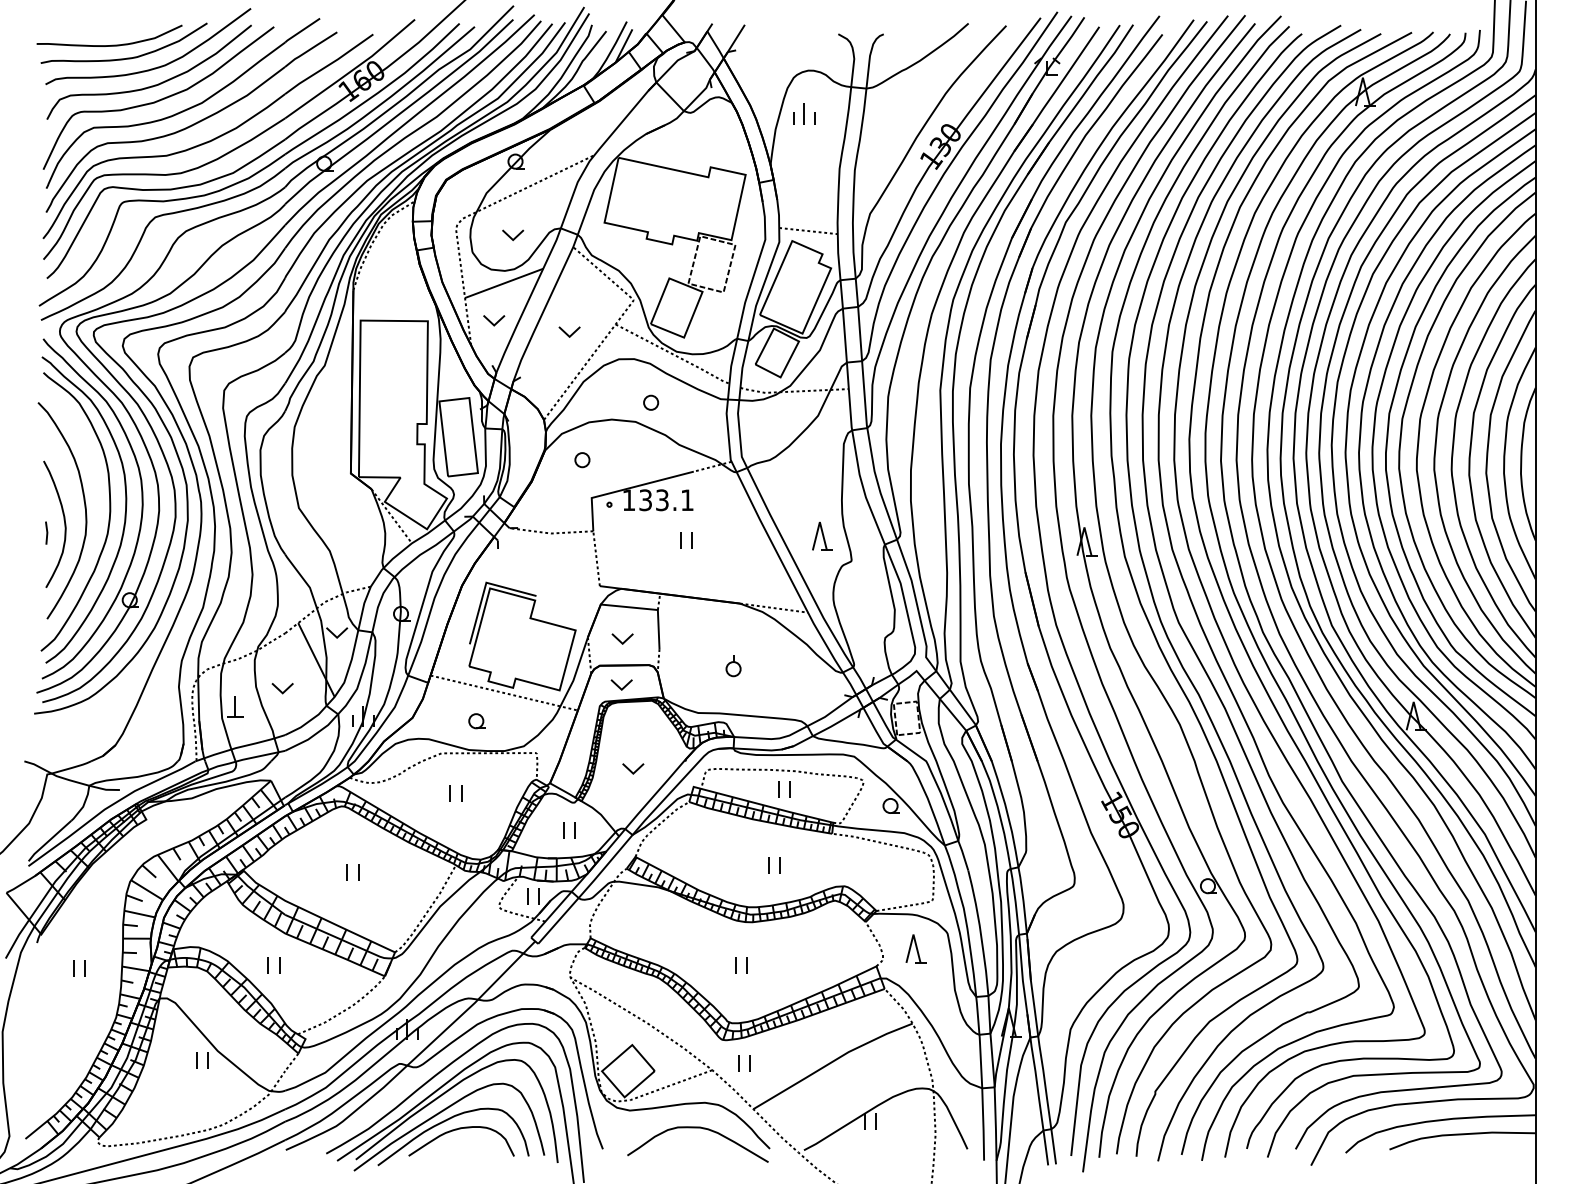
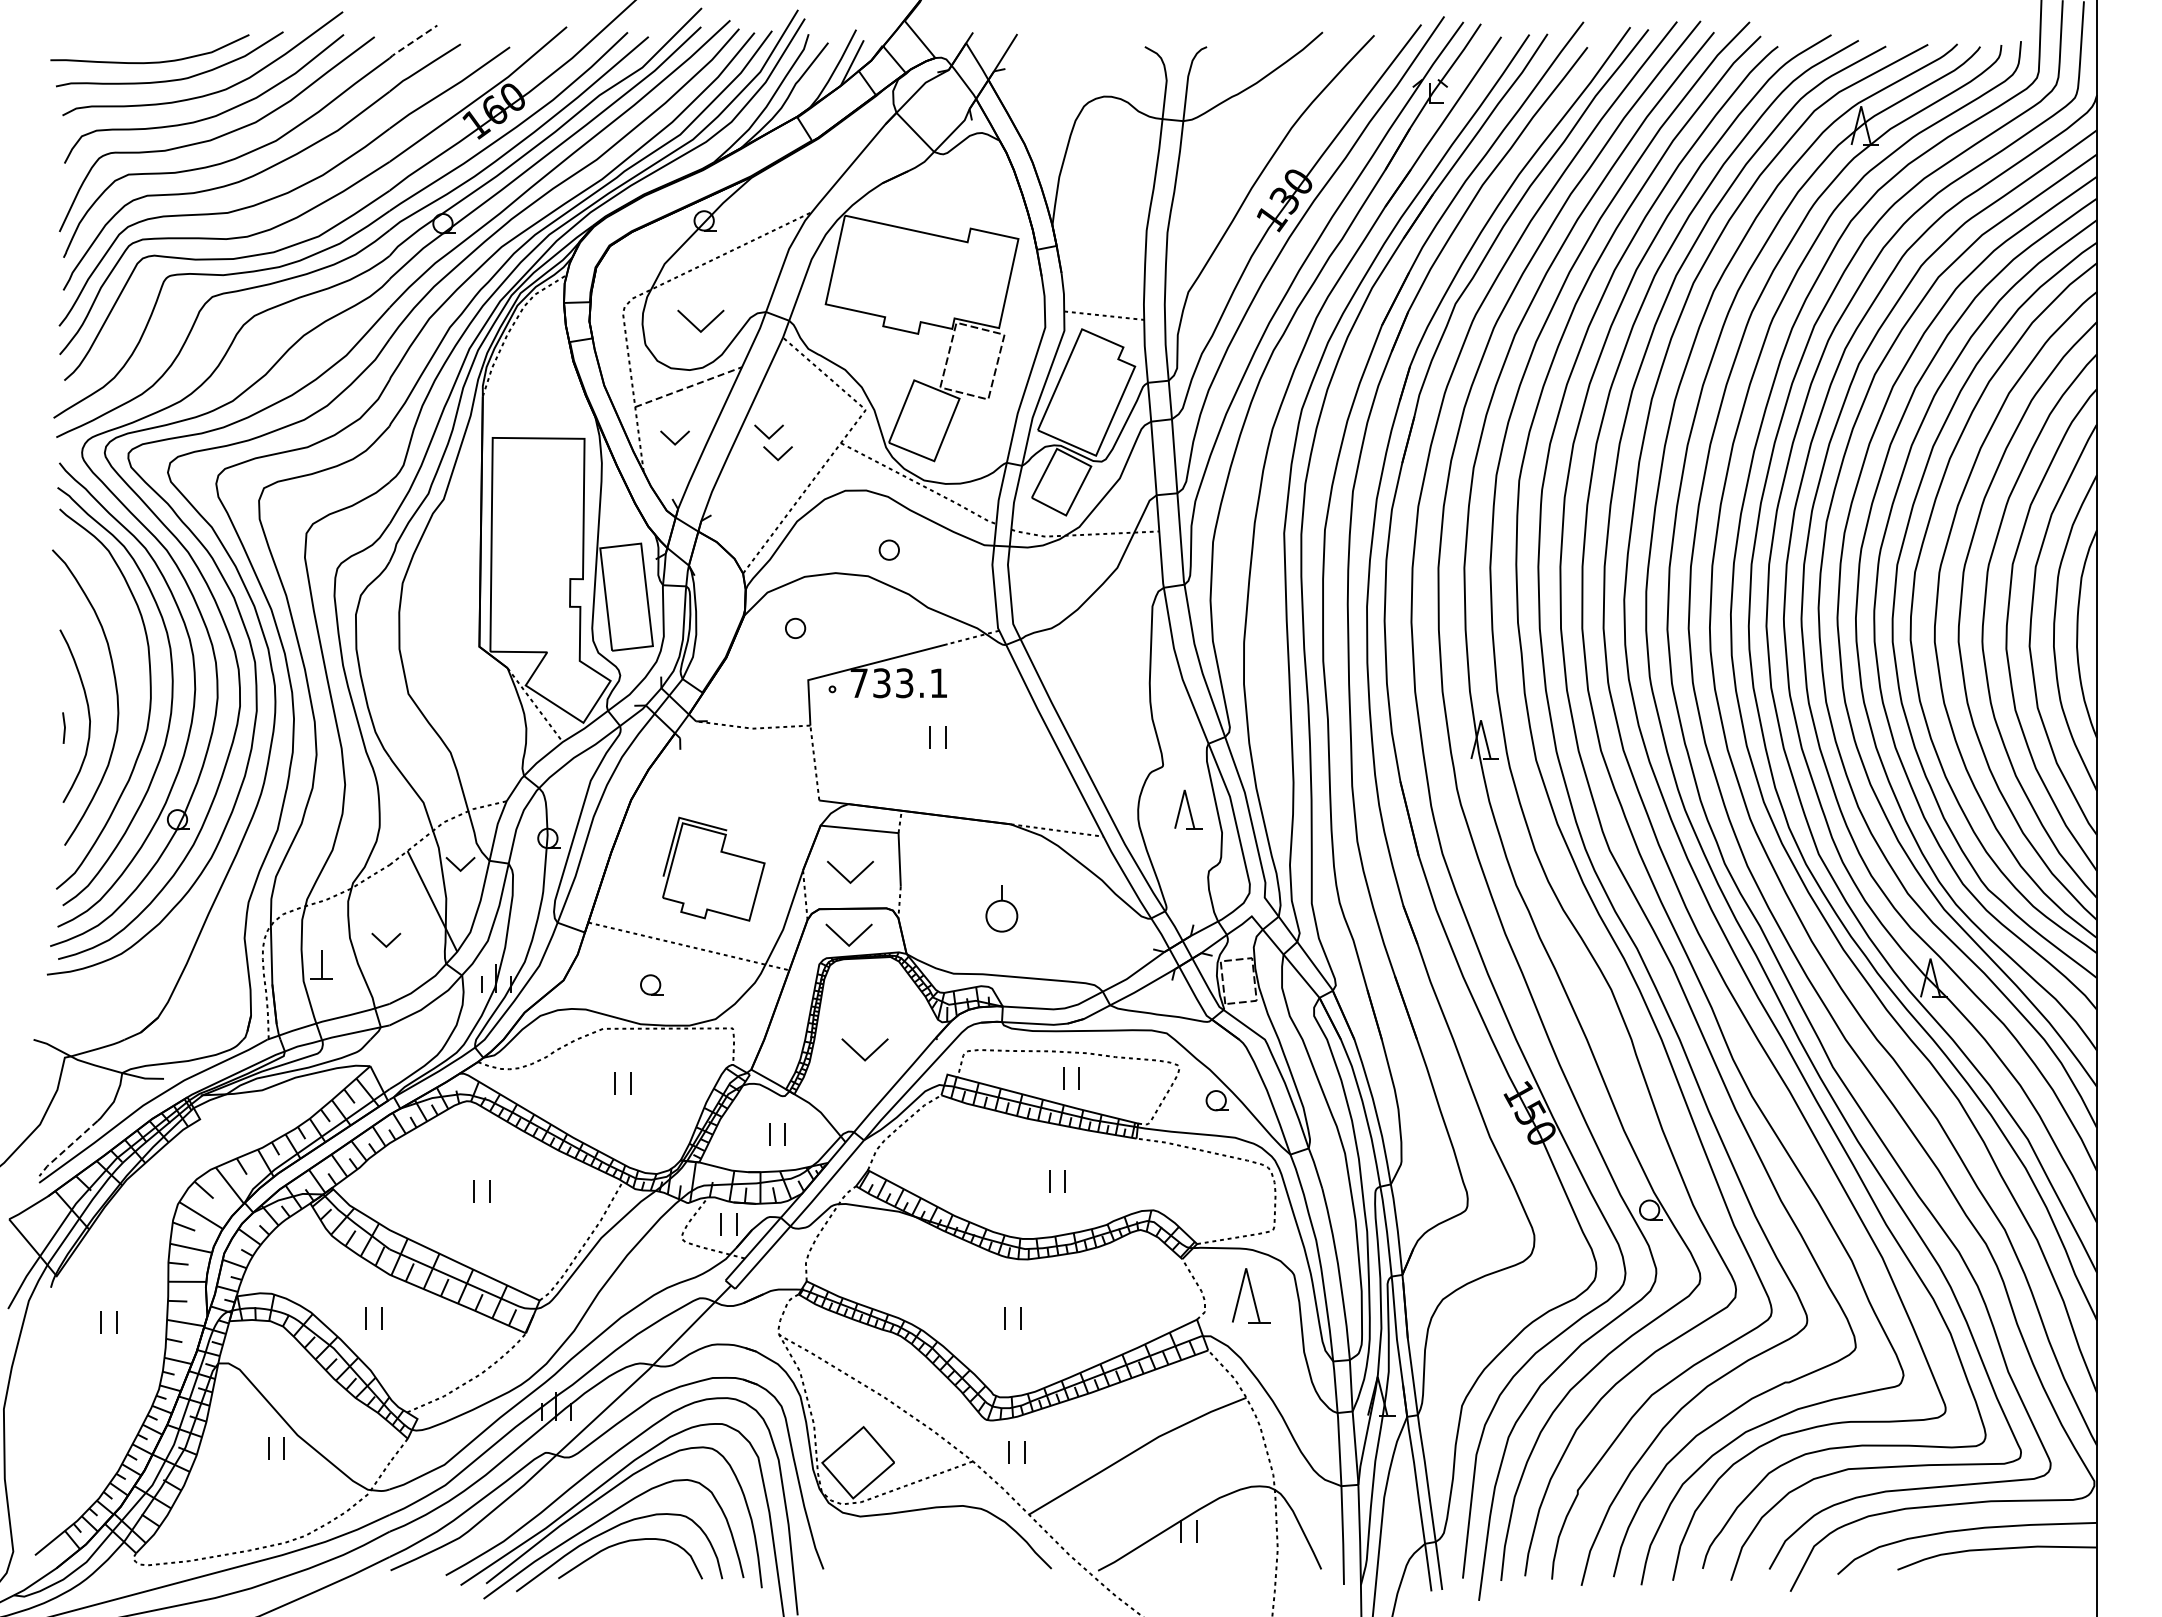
line: (301, 30) -> (412, 42), solid -> dashed
part: (804, 113) -> (1098, 155), removed
part: (512, 235) -> (700, 321), size x1.6
line: (504, 283) -> (688, 387), solid -> dashed
part: (562, 315) -> (768, 431), added
text: (628, 499) -> (858, 682), 133.1 -> 733.1
part: (822, 536) -> (1188, 809), moved
part: (522, 635) -> (713, 868), size x0.7
part: (622, 638) -> (850, 872), size x1.6
part: (733, 665) -> (1001, 909), size x1.6
part: (621, 685) -> (849, 935), size x1.6
part: (632, 768) -> (864, 1049), size x1.6
line: (49, 841) -> (67, 1148), solid -> dashed
part: (915, 948) -> (1250, 1295), size x1.4
curve: (701, 1128) -> (958, 1541), removed

